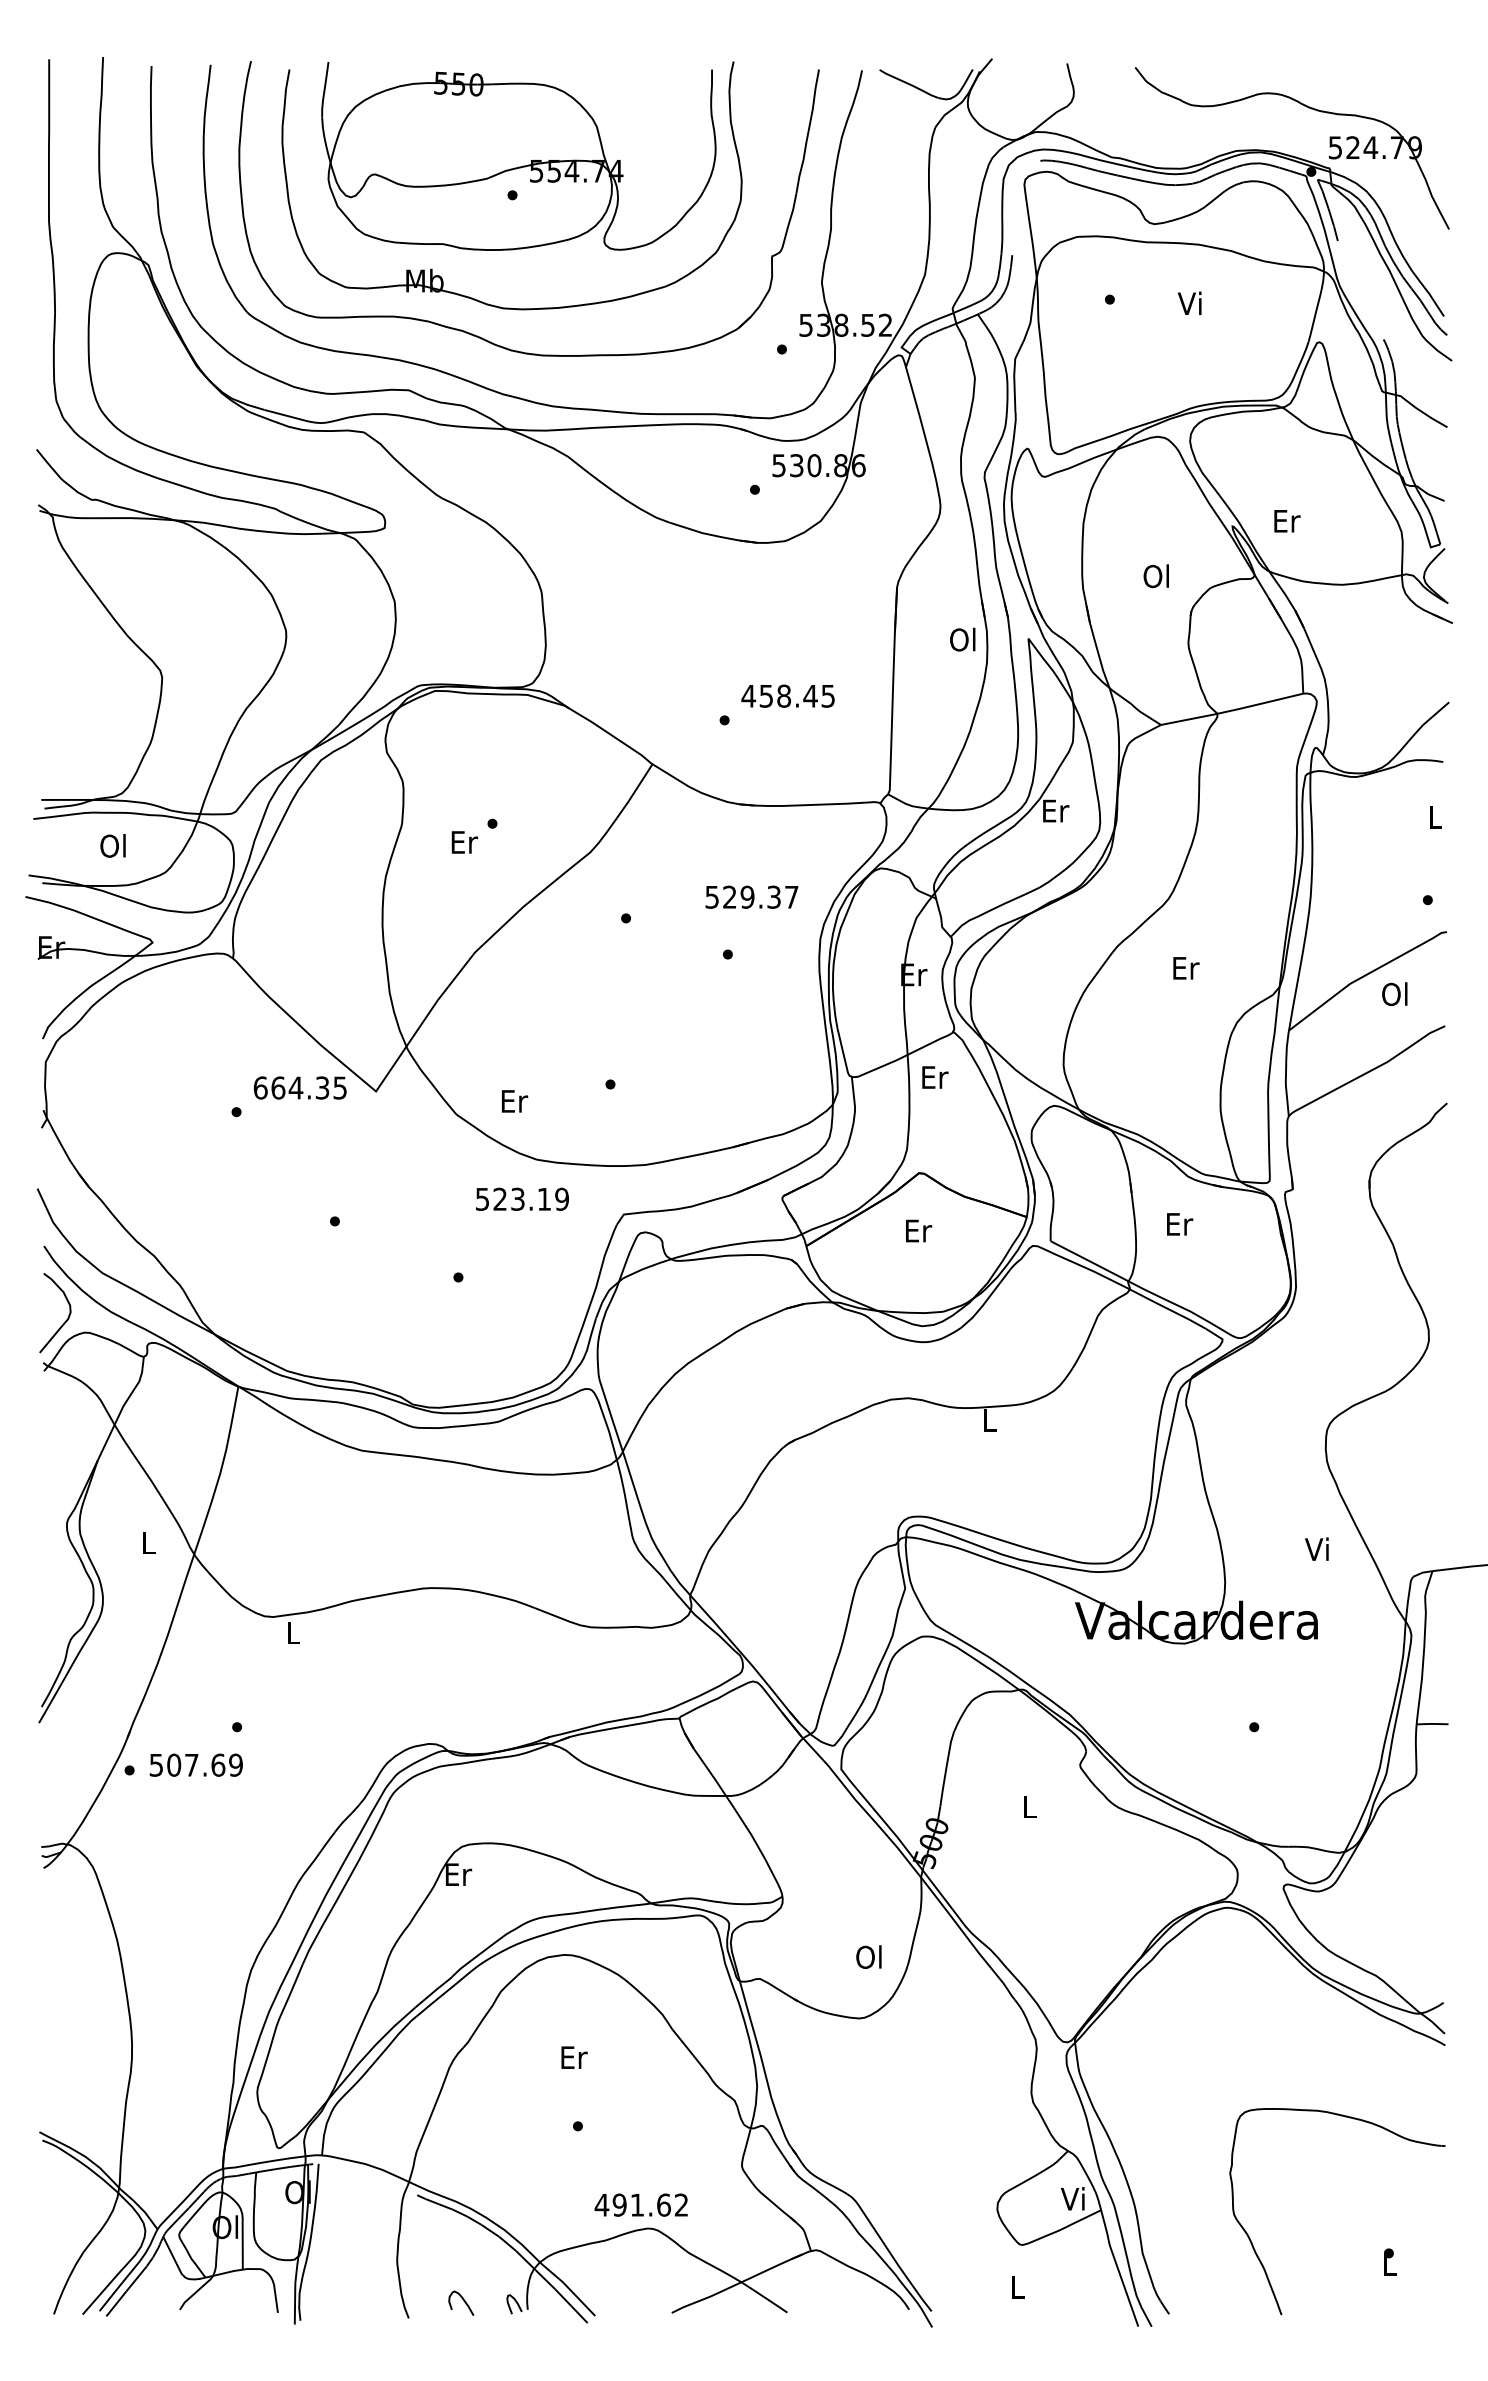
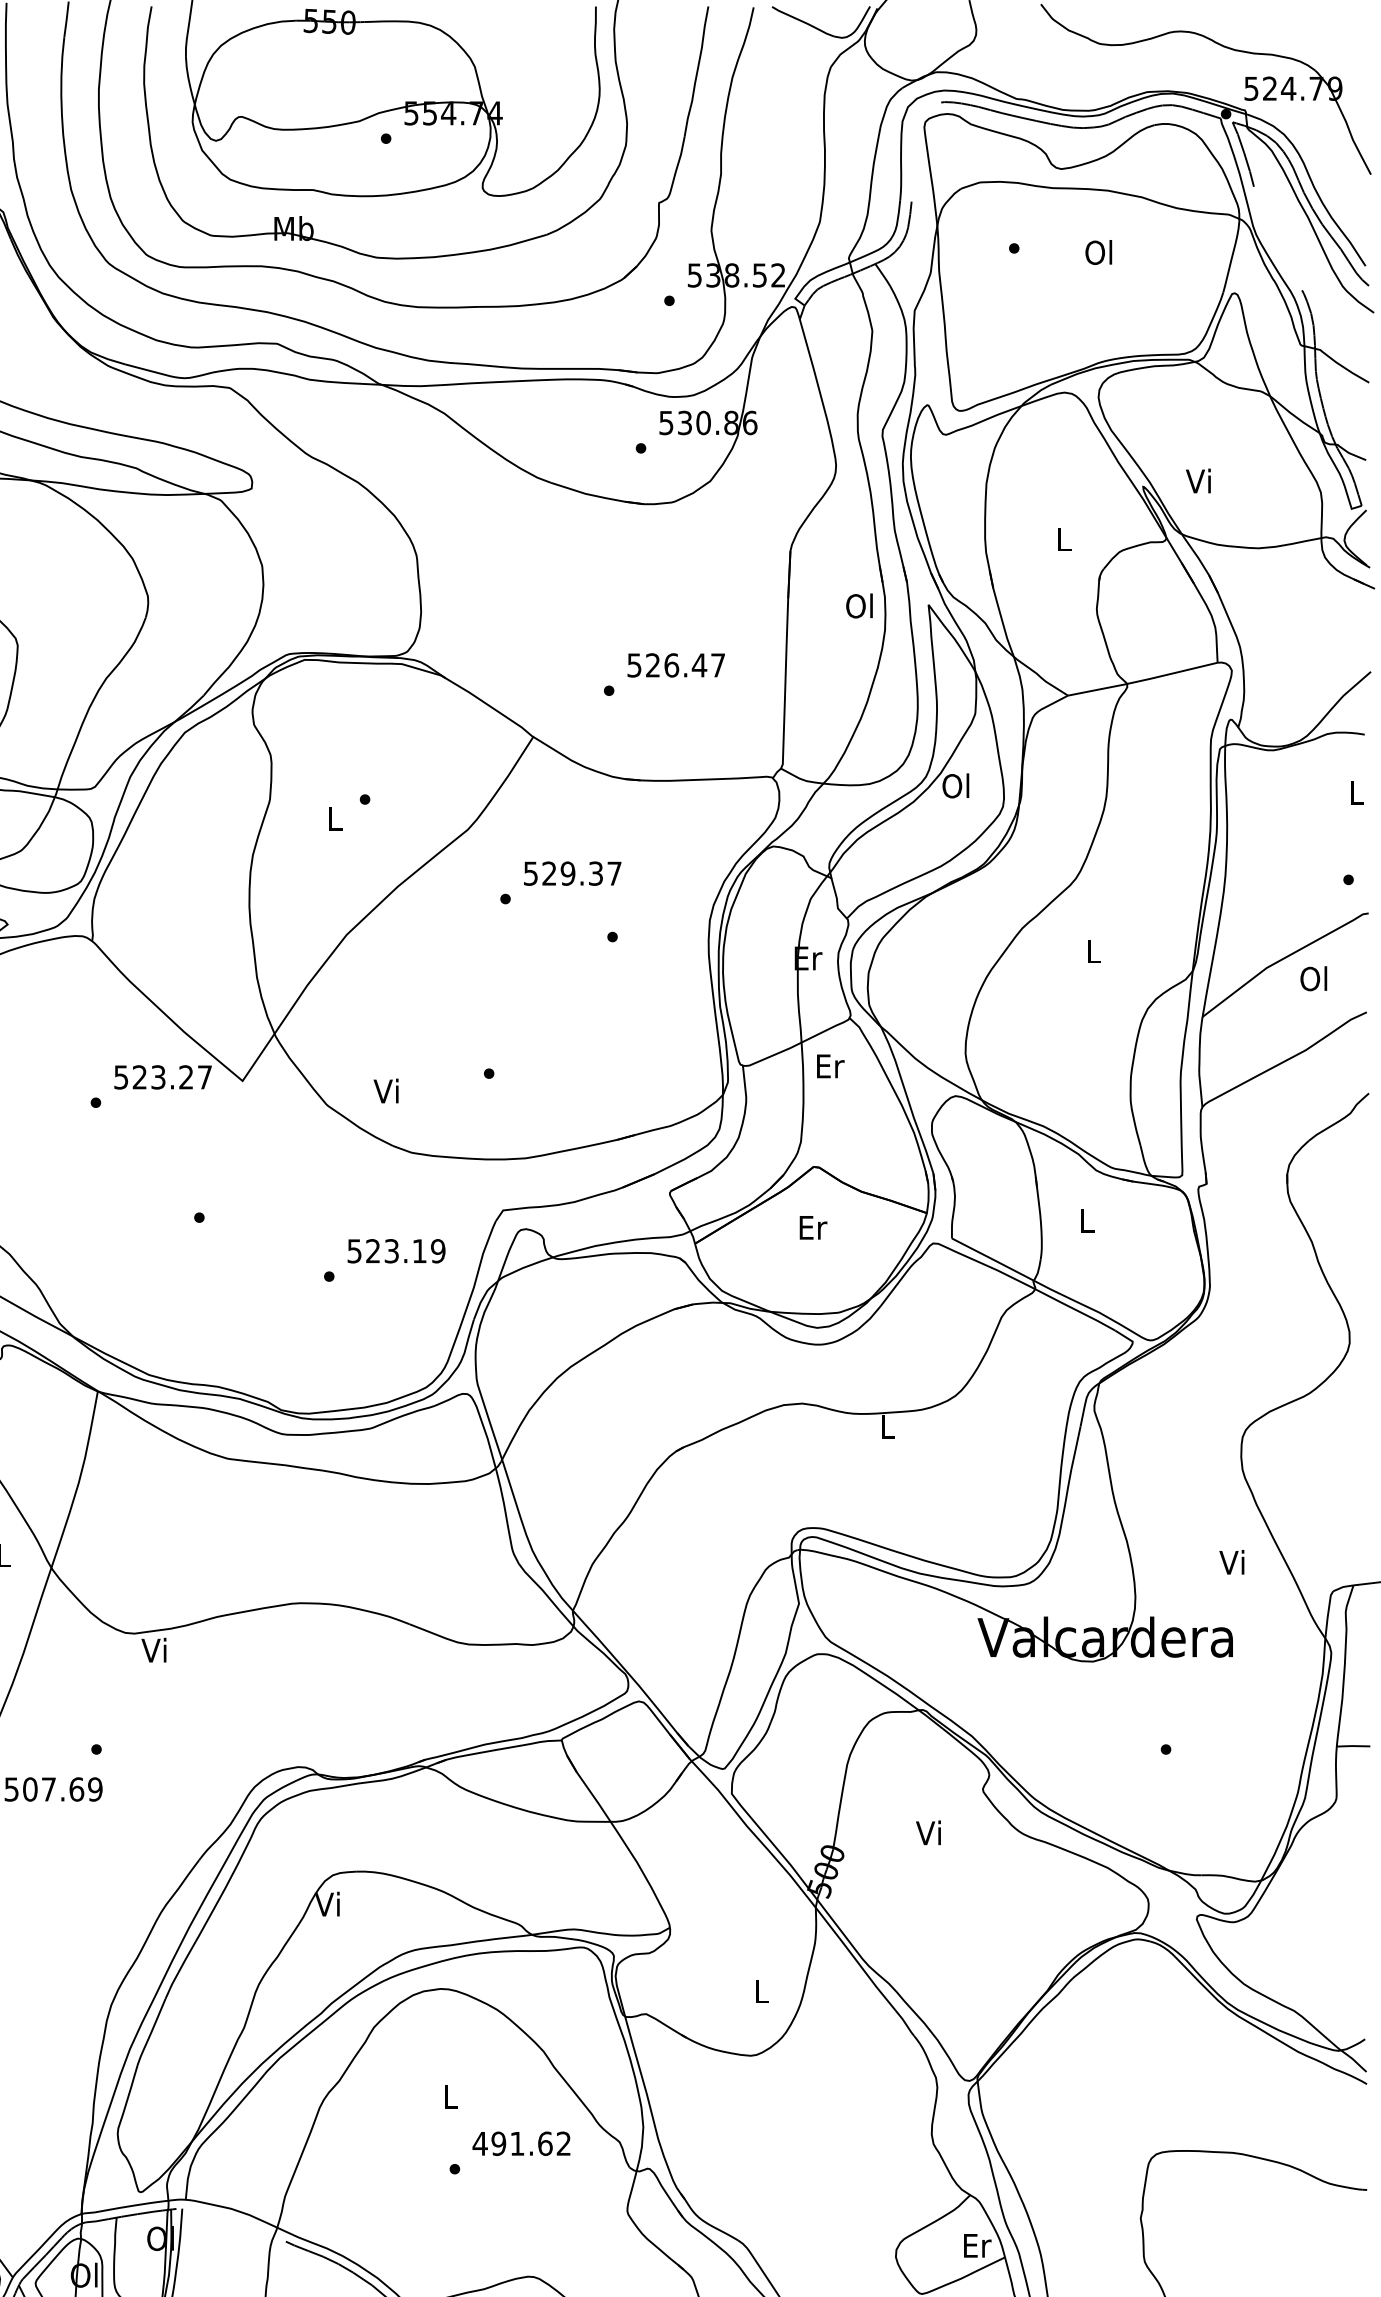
text: (1189, 303) -> (1097, 252), Vi -> Ol
text: (1286, 520) -> (1199, 480), Er -> Vi
text: (1155, 576) -> (1062, 539), Ol -> L
text: (787, 695) -> (675, 664), 458.45 -> 526.47
text: (1055, 810) -> (957, 785), Er -> Ol
text: (464, 842) -> (335, 819), Er -> L
text: (751, 896) -> (572, 872), moved
text: (1186, 968) -> (1094, 951), Er -> L
text: (299, 1087) -> (162, 1076), 664.35 -> 523.27
text: (514, 1100) -> (388, 1090), Er -> Vi
text: (522, 1198) -> (396, 1250), moved
text: (1180, 1224) -> (1088, 1220), Er -> L
text: (291, 1632) -> (153, 1649), L -> Vi
text: (1028, 1806) -> (928, 1832), L -> Vi
text: (458, 1873) -> (329, 1903), Er -> Vi
text: (868, 1956) -> (760, 1990), Ol -> L
text: (574, 2057) -> (451, 2096), Er -> L
text: (1074, 2198) -> (977, 2245), Vi -> Er
text: (640, 2204) -> (520, 2143), moved

